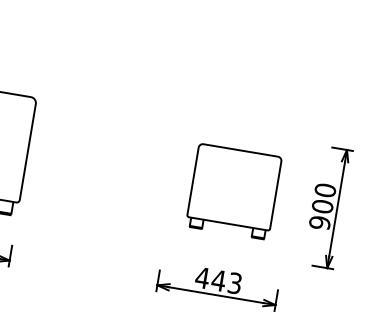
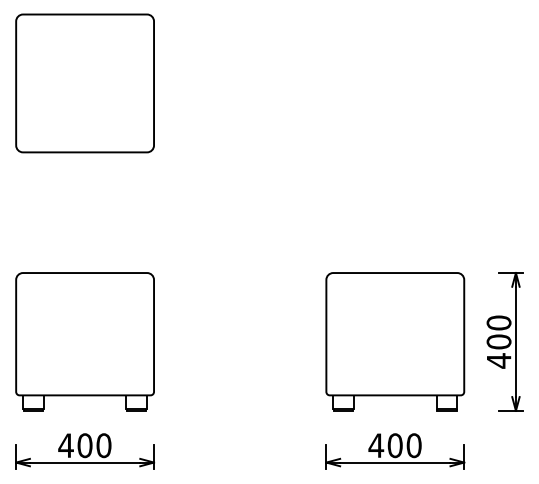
part: (233, 191) -> (395, 341), size x1.43
text: (319, 222) -> (498, 360), 900 -> 400
text: (226, 281) -> (404, 445), 443 -> 400

